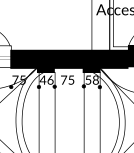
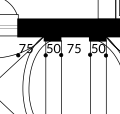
text: (46, 79) -> (53, 47), 46 -> 50
text: (95, 80) -> (101, 48), 58 -> 50

